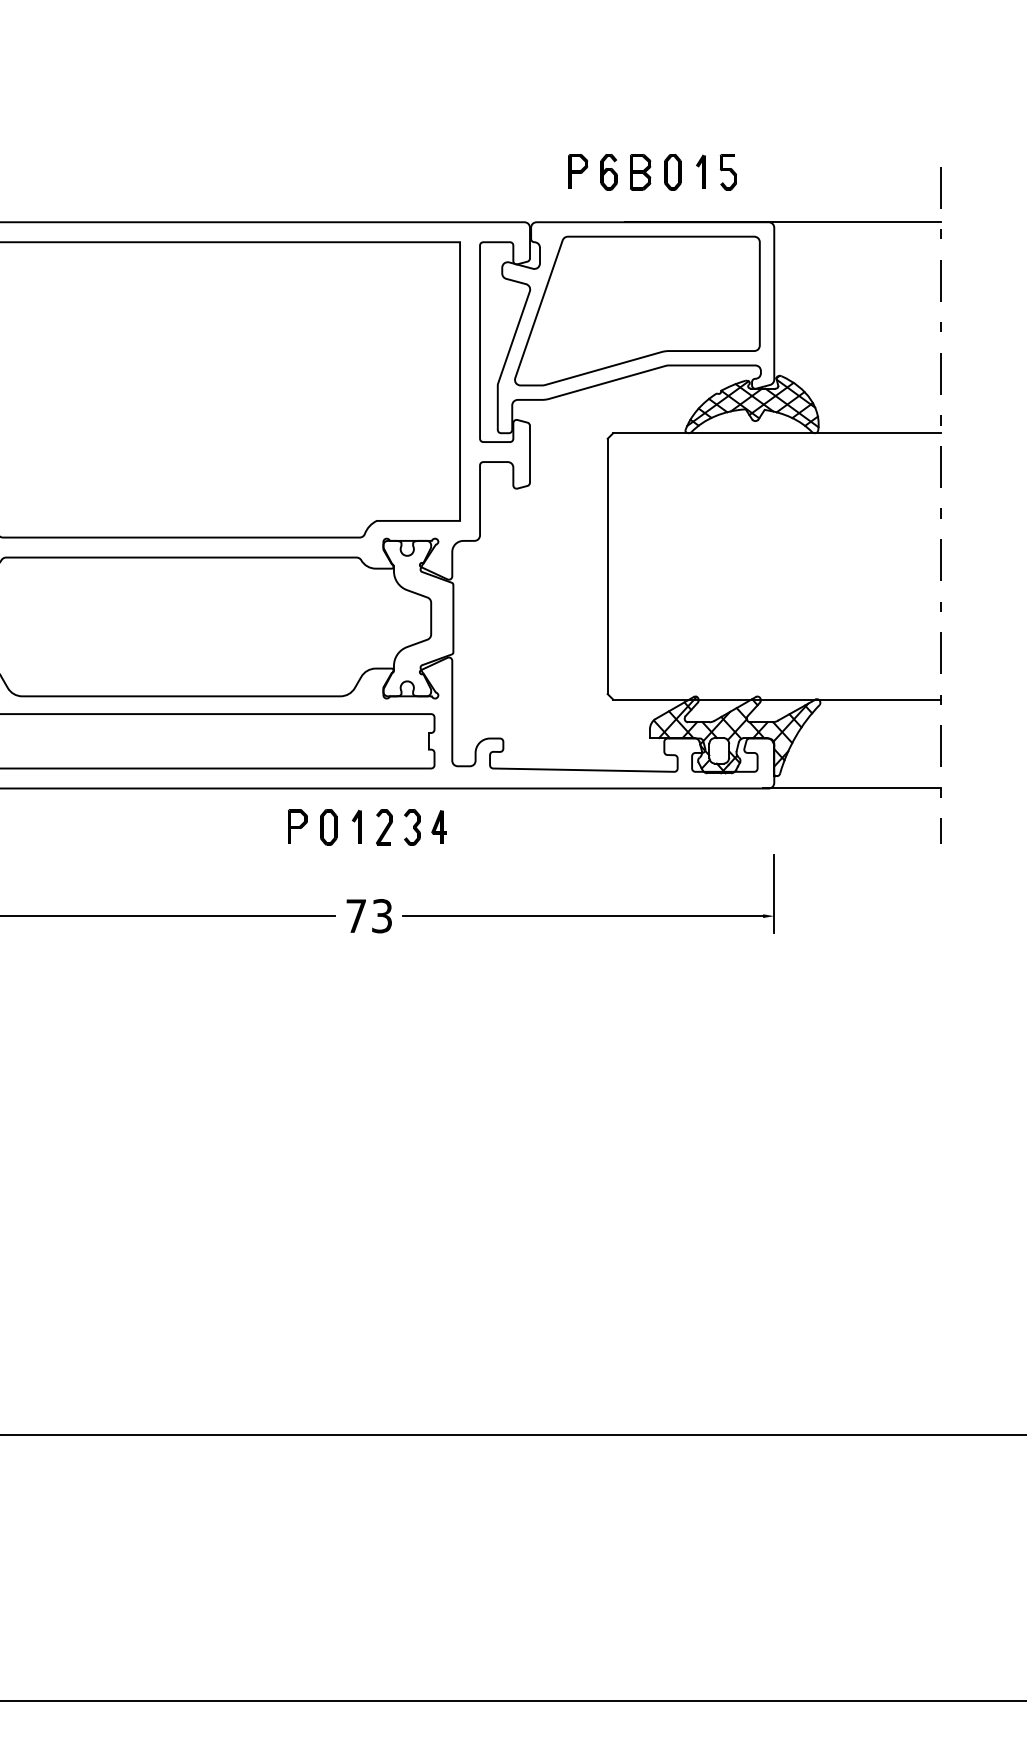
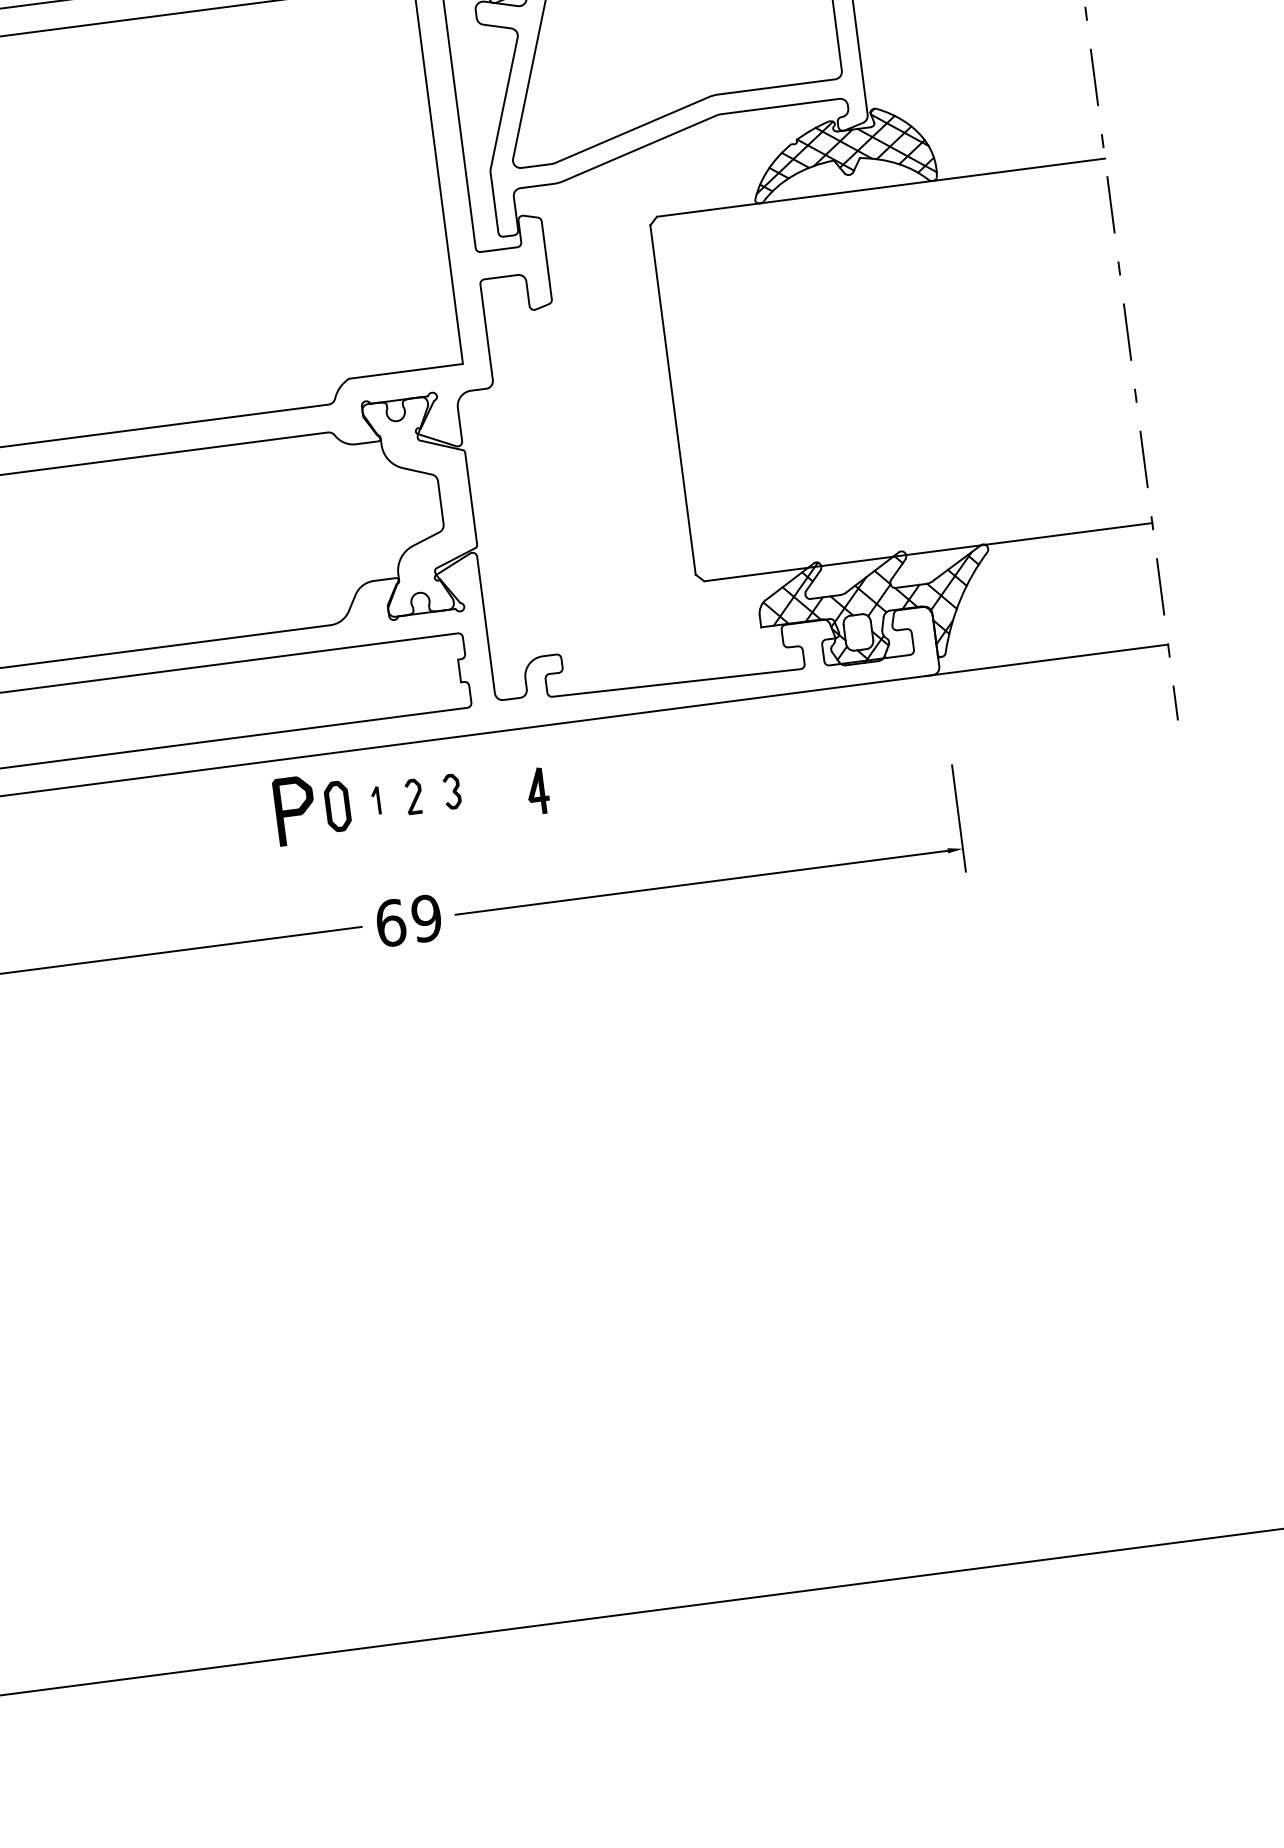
part: (297, 826) -> (294, 810), size x1.4
part: (356, 826) -> (375, 800), size x0.6
part: (438, 826) -> (537, 790), moved
part: (384, 827) -> (414, 796), size x0.7
part: (412, 827) -> (452, 791), size x0.7
text: (369, 916) -> (409, 921), 73 -> 69

